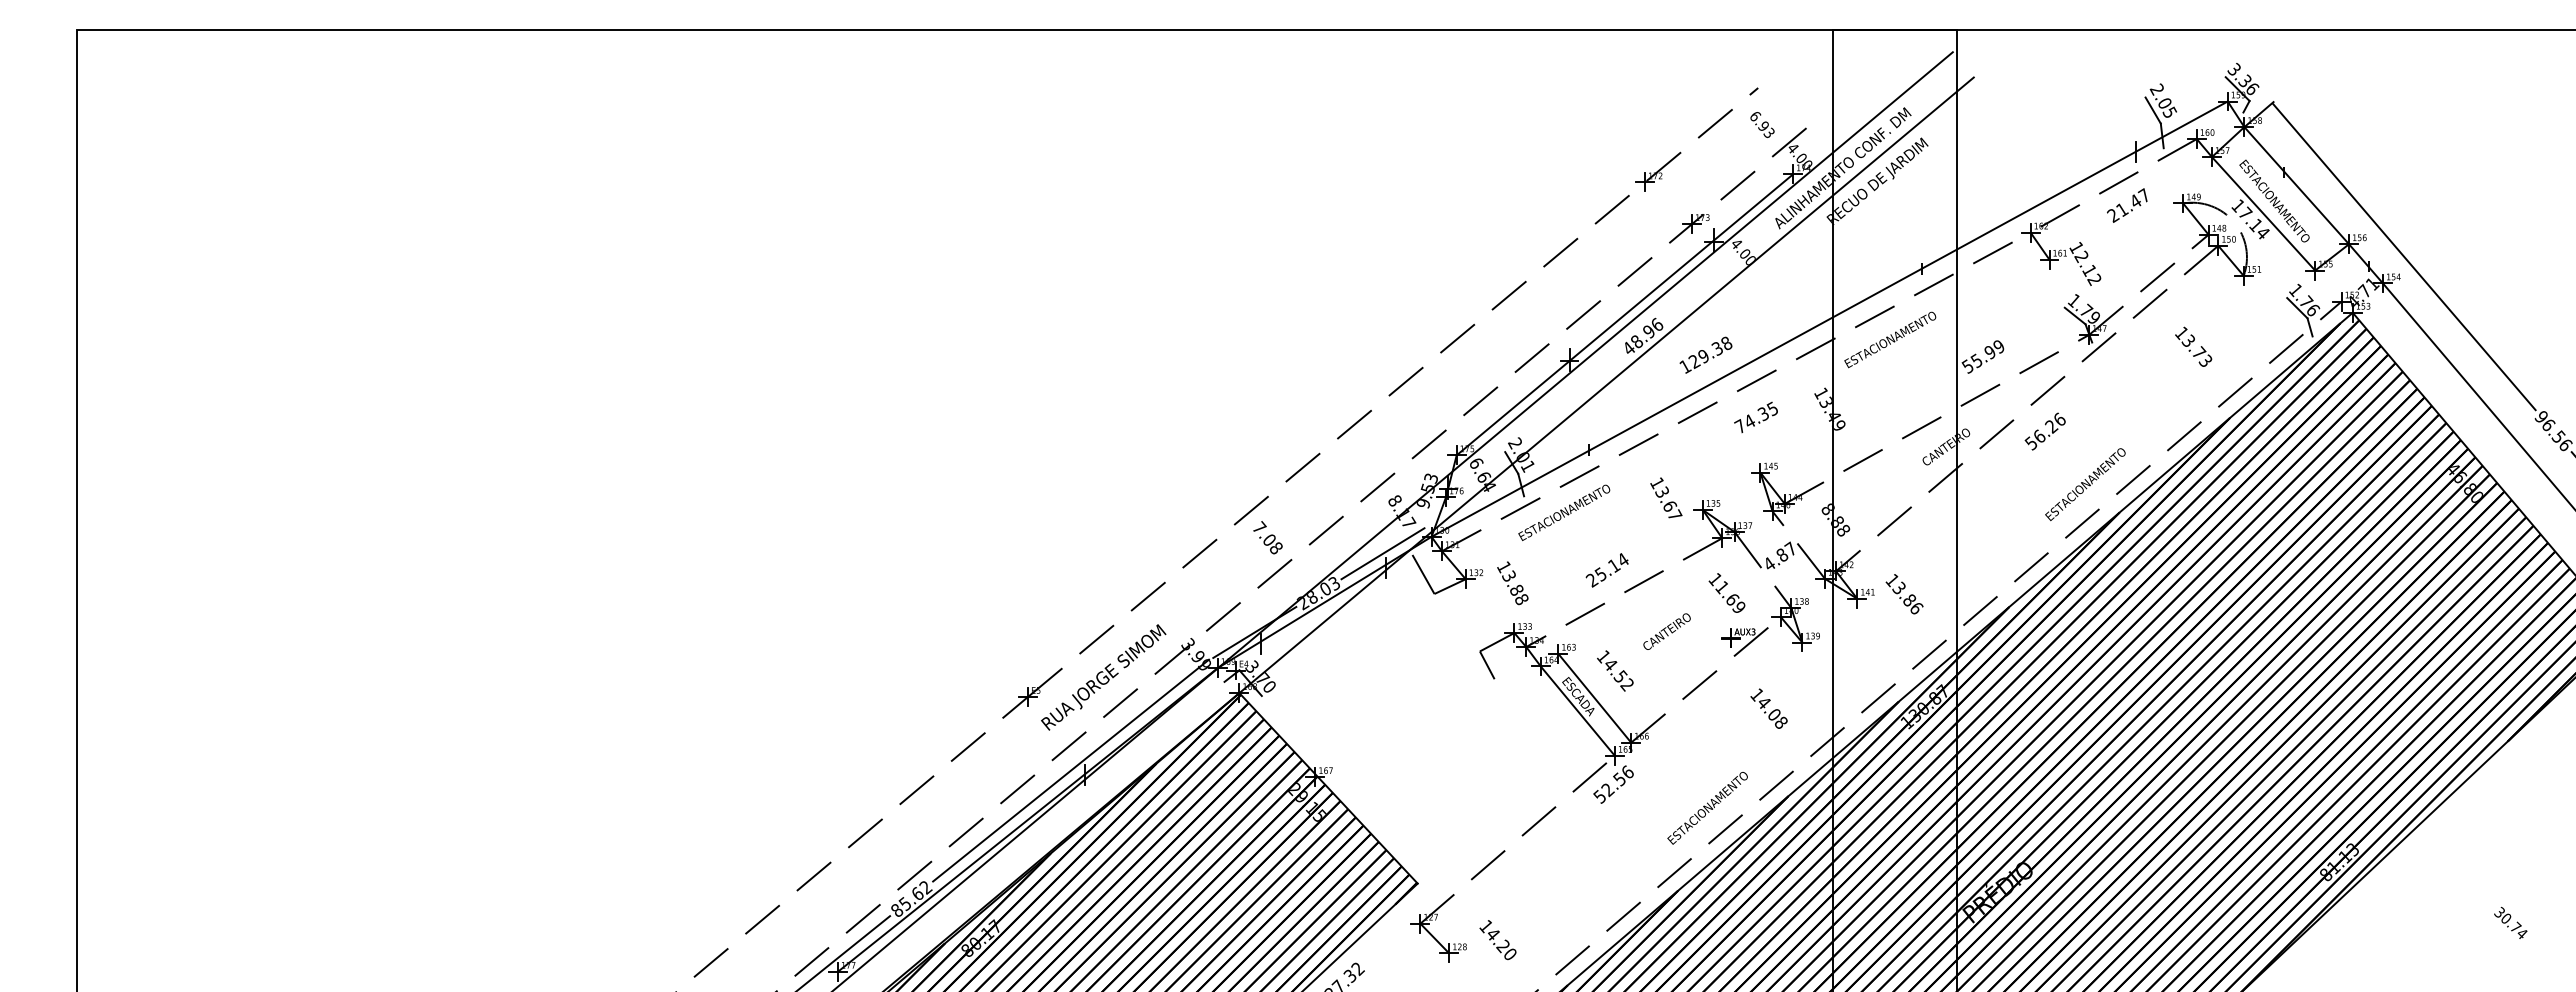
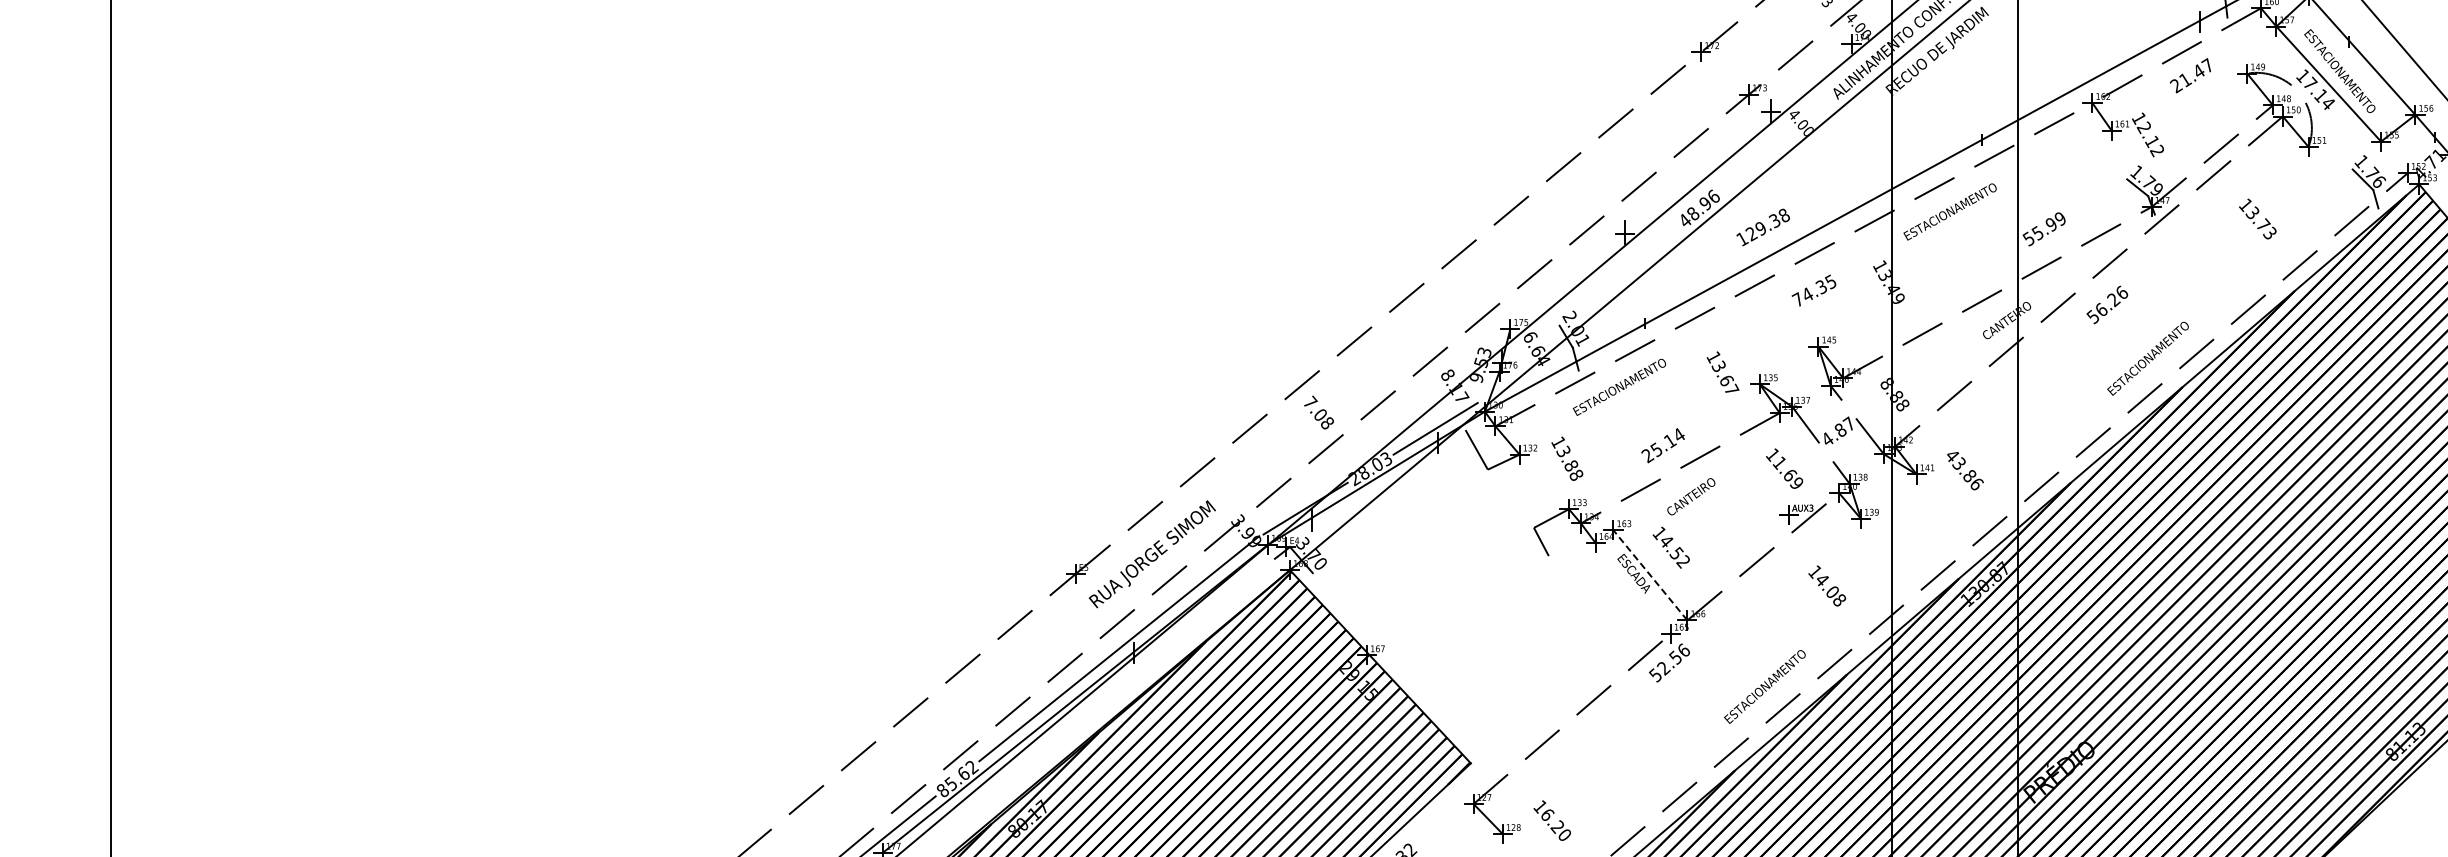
line: (1624, 314) -> (1680, 186), removed
text: (1892, 580) -> (1952, 455), 13.86 -> 43.86
text: (1666, 631) -> (1690, 496), moved
line: (1594, 697) -> (1650, 574), solid -> dashed
line: (1577, 710) -> (1632, 587), removed
text: (1493, 934) -> (1547, 814), 14.20 -> 16.20

